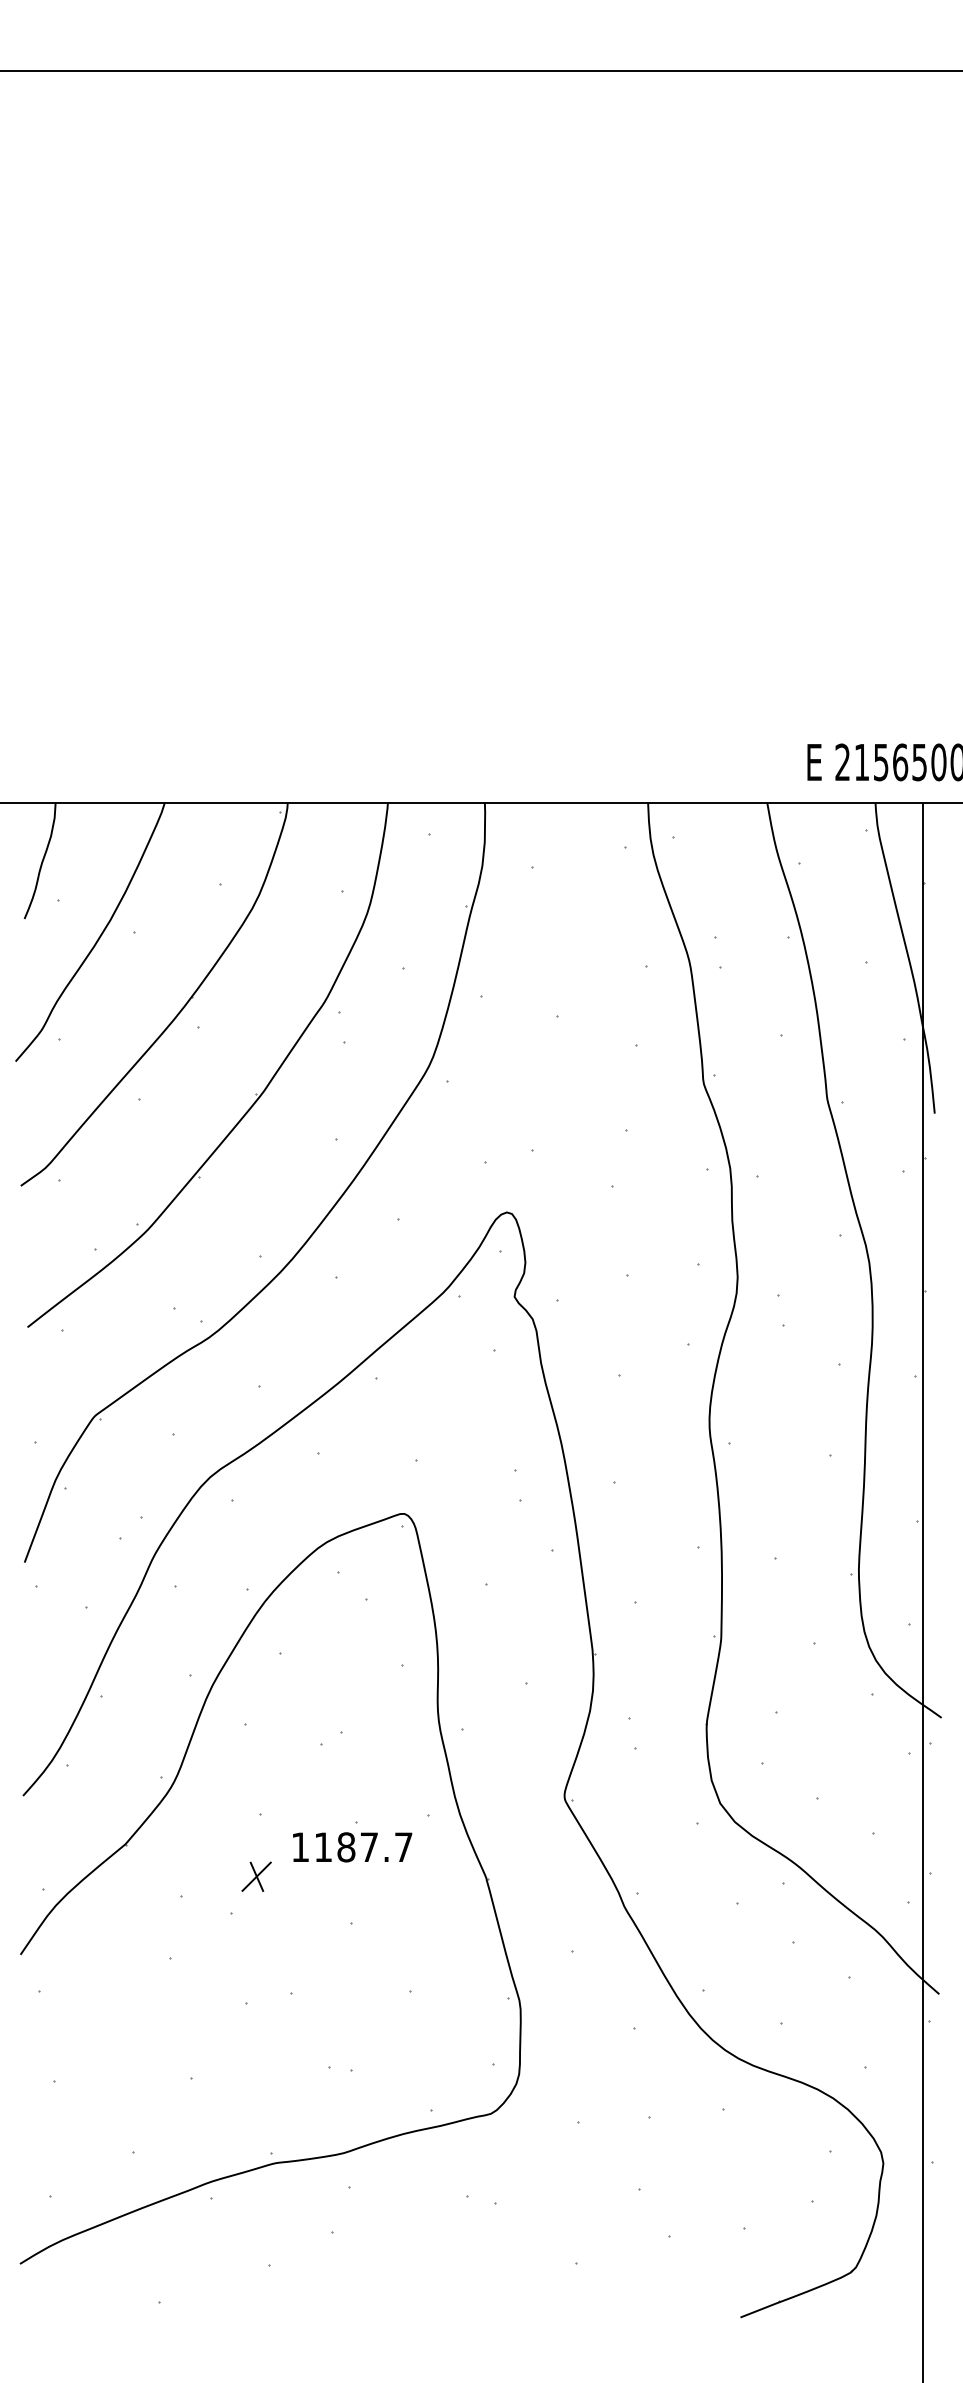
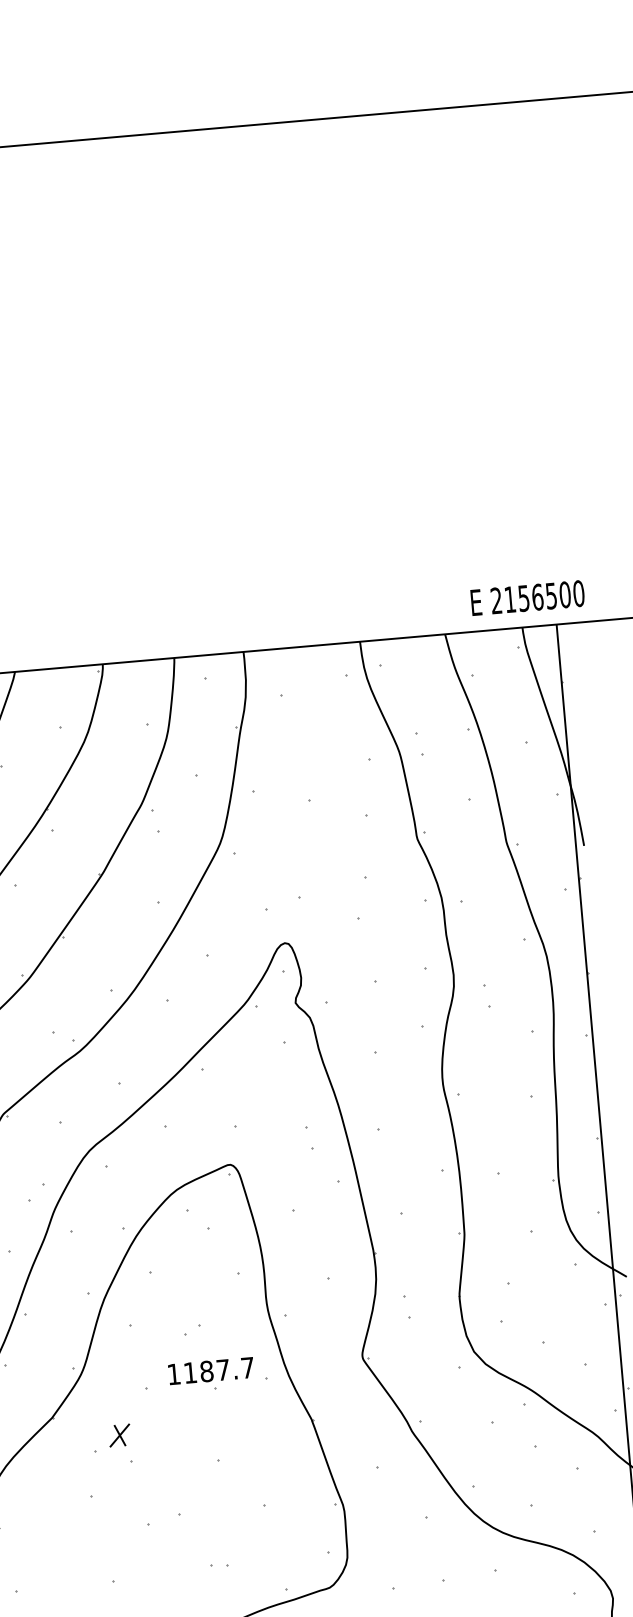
text: (352, 1847) -> (211, 1371), moved
part: (256, 1876) -> (119, 1435), moved

